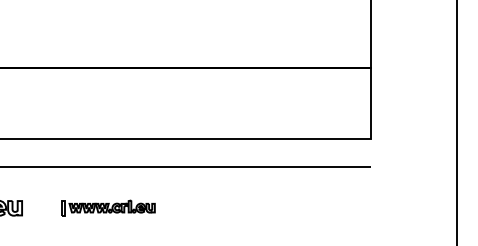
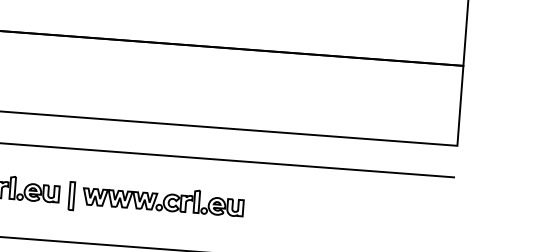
part: (108, 207) -> (156, 200), size x1.67

